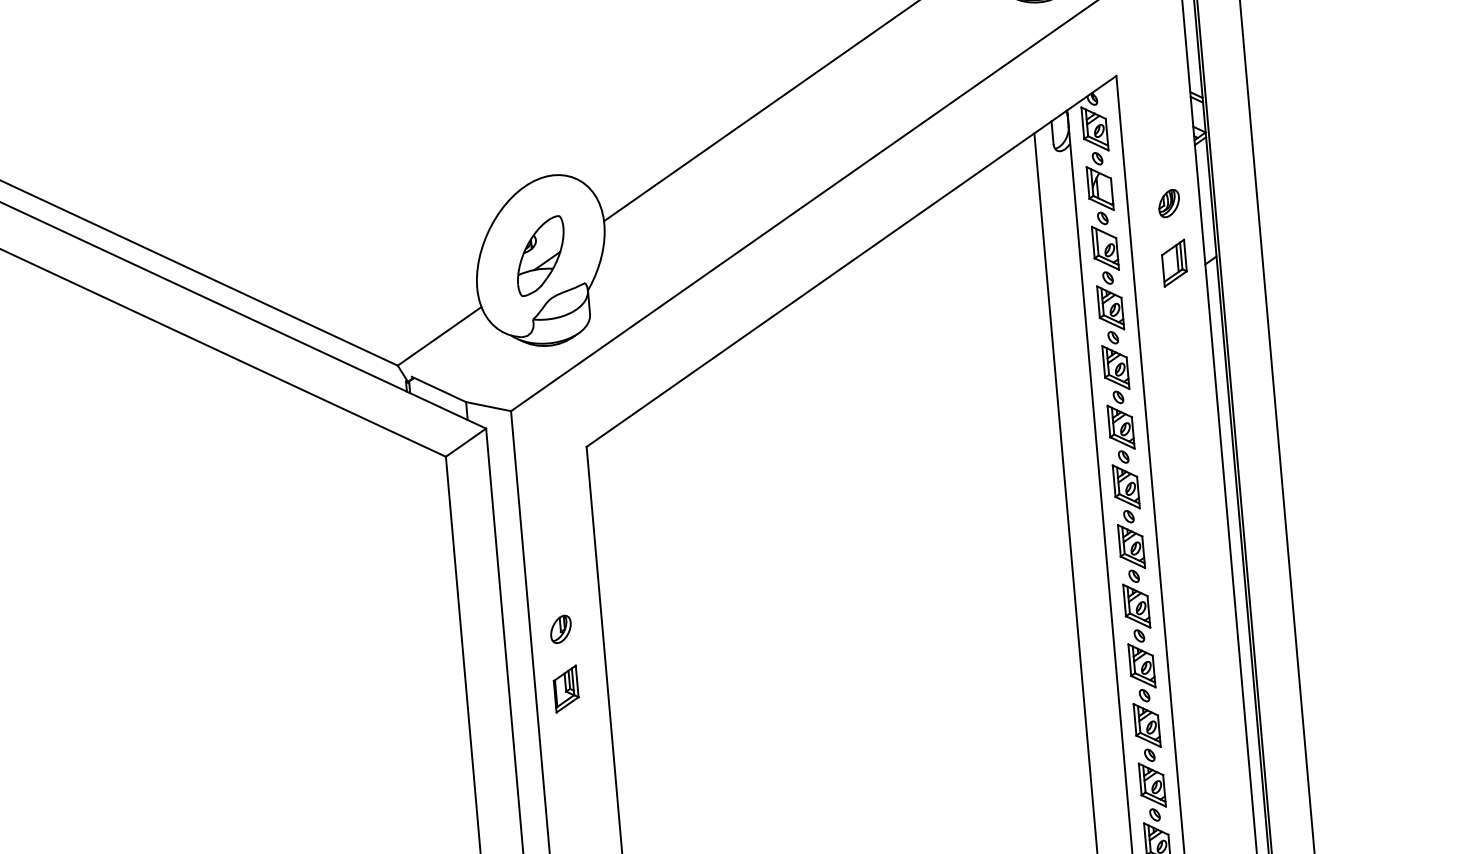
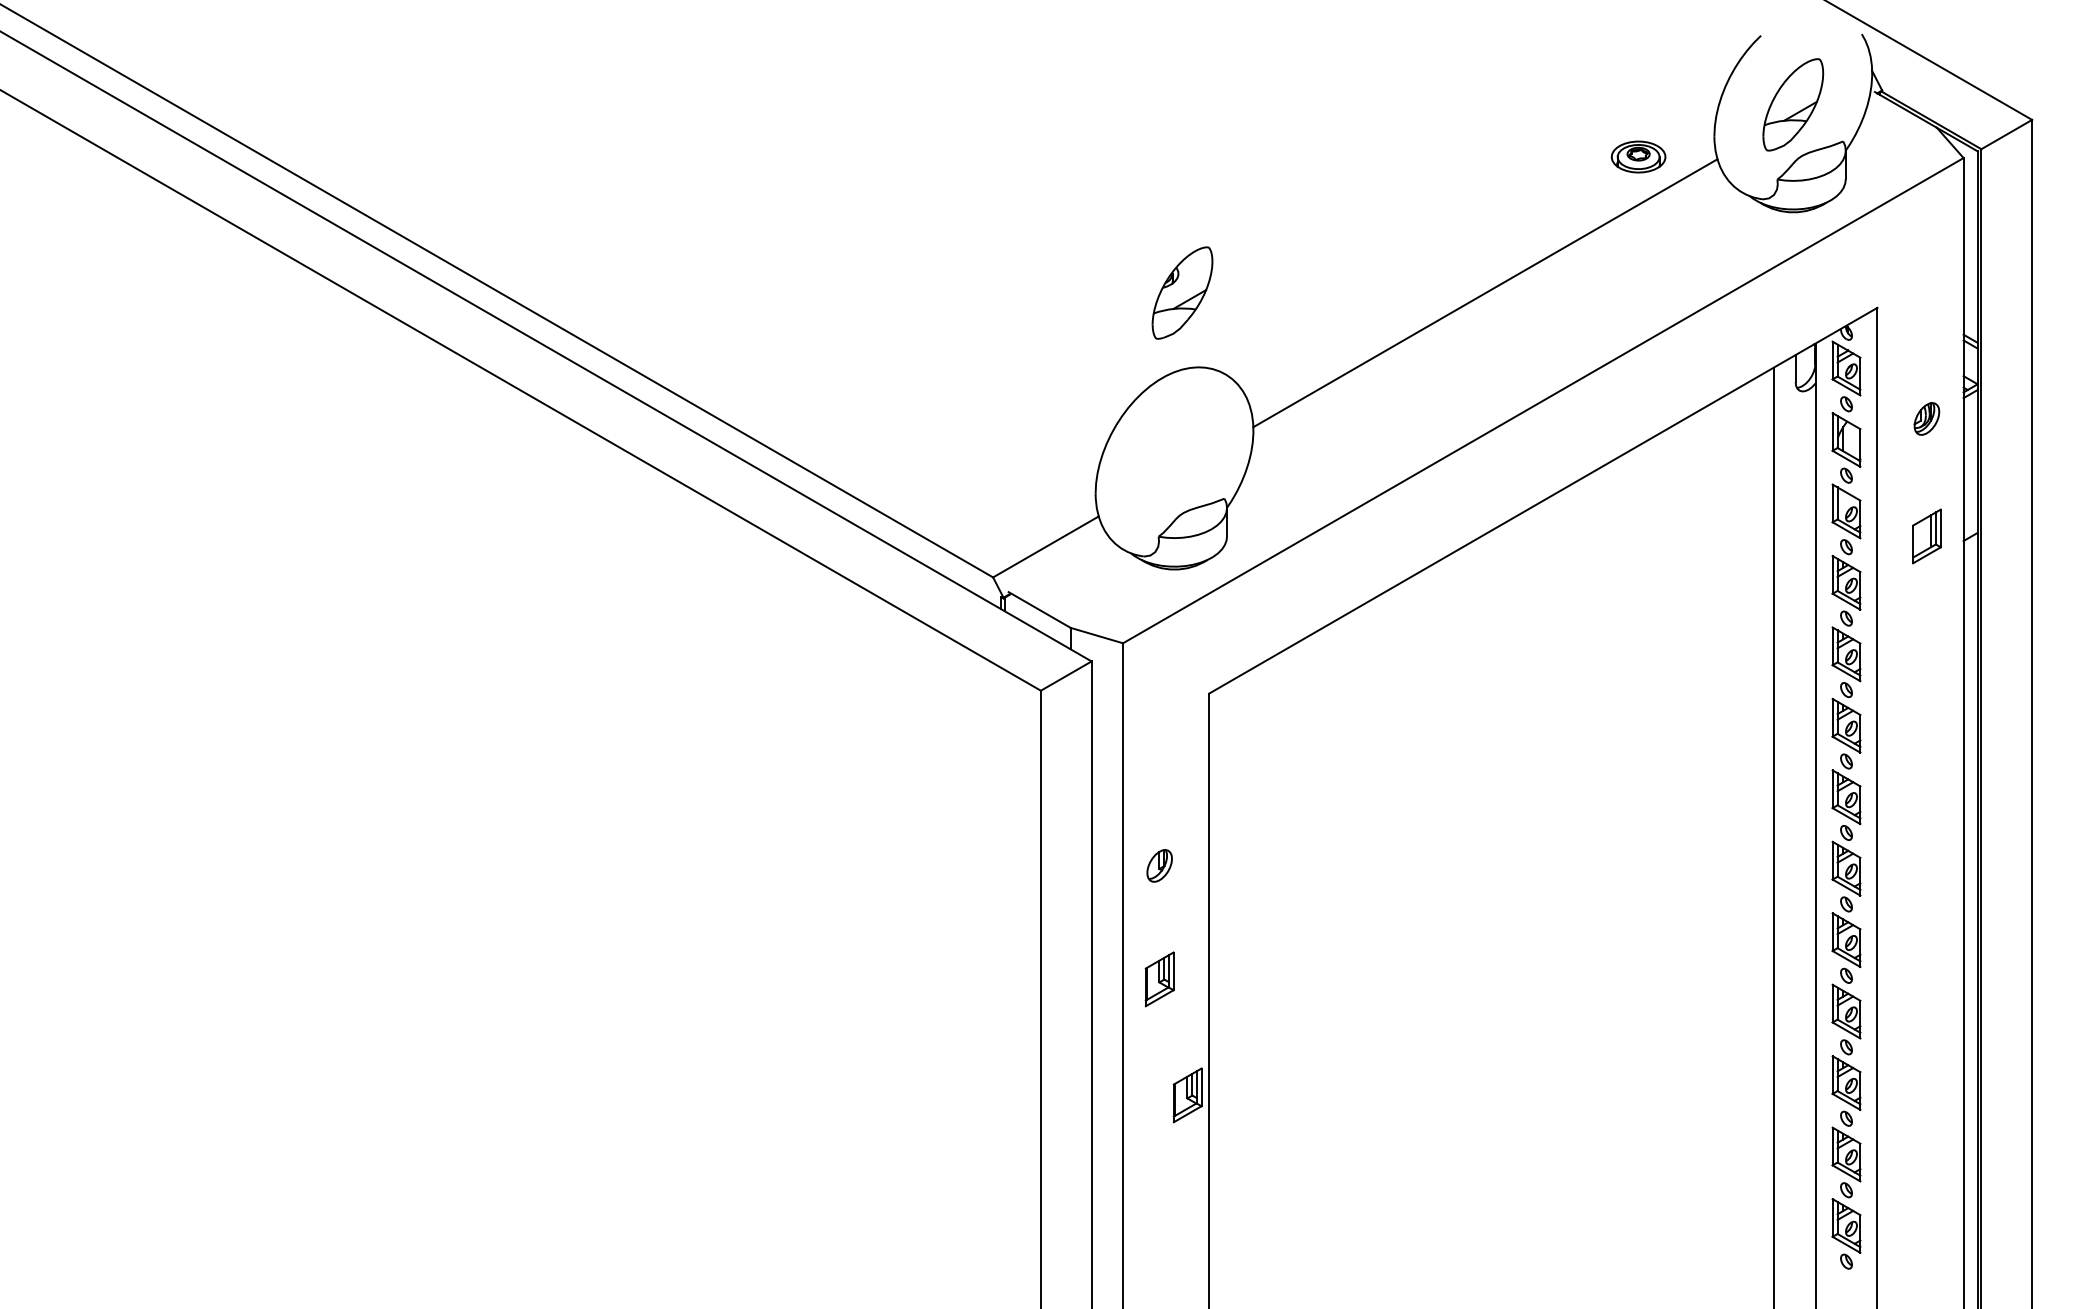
part: (1168, 203) -> (1926, 418), moved
part: (540, 255) -> (1182, 292), moved
part: (560, 629) -> (1159, 865), moved
part: (597, 784) -> (1187, 1095), added

